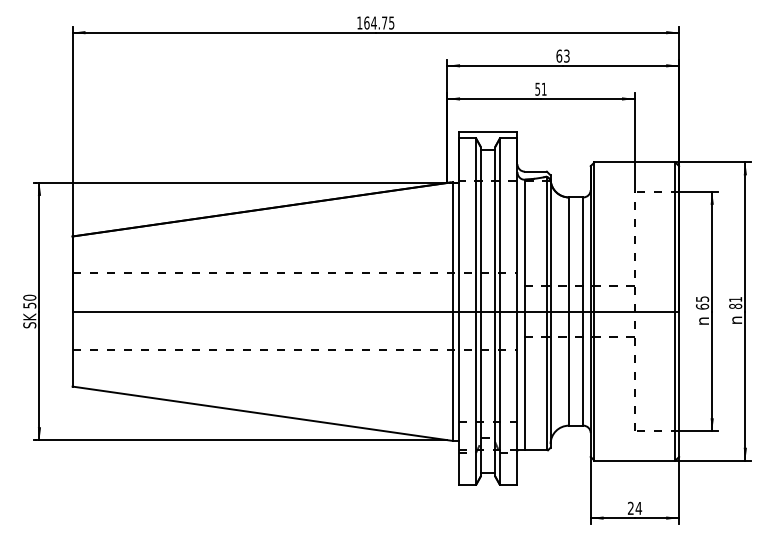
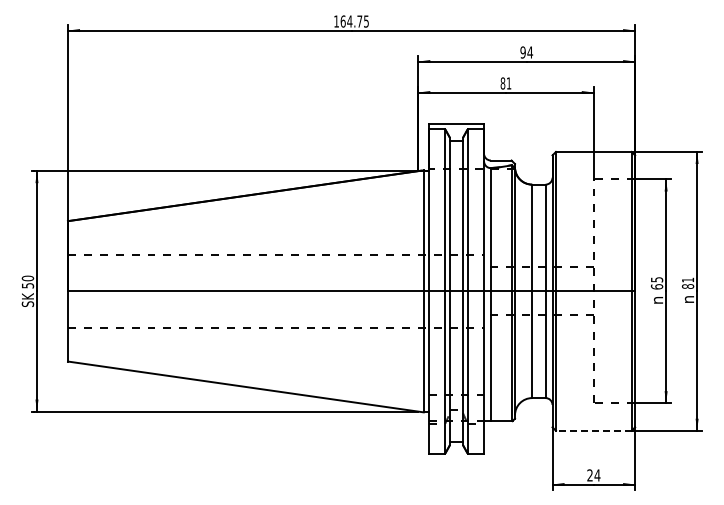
text: (562, 56) -> (526, 52), 63 -> 94
text: (537, 89) -> (502, 83), 51 -> 81
line: (634, 460) -> (593, 430), solid -> dashed

